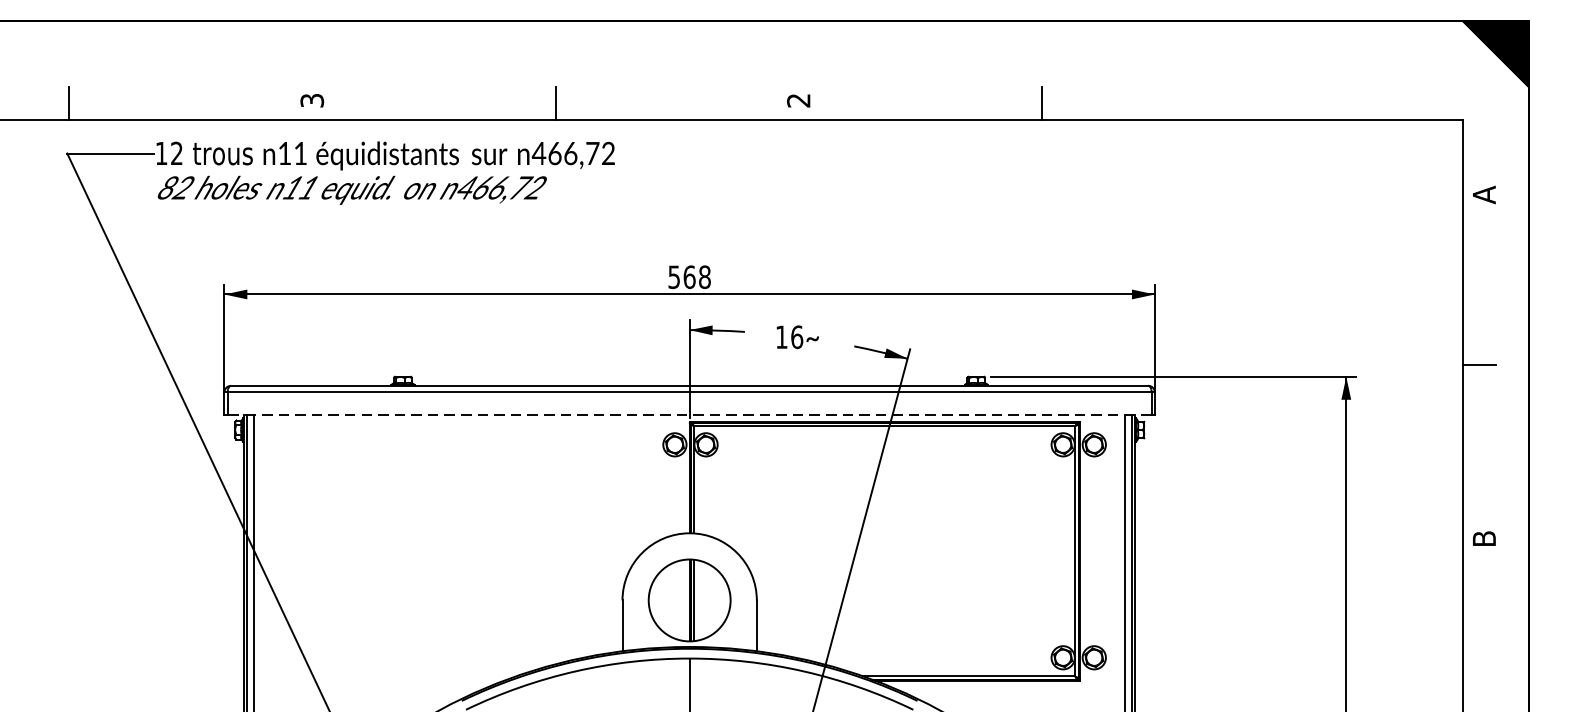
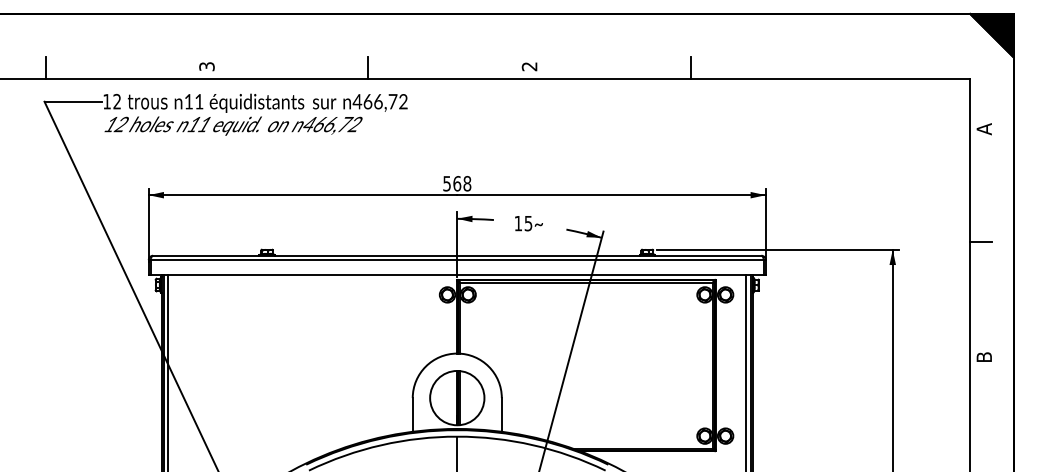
text: (168, 187) -> (111, 124), 82 -> 12
text: (797, 337) -> (528, 223), 16 -> 15
line: (688, 415) -> (456, 275), dashed -> solid

